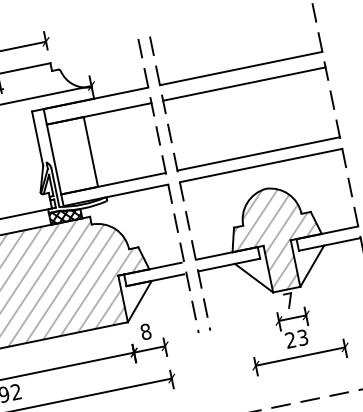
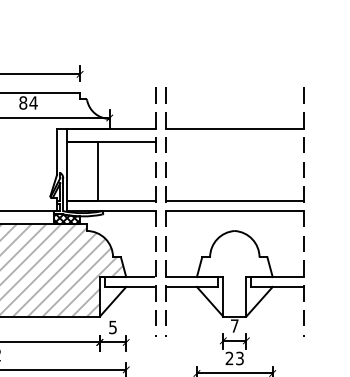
line: (244, 83) -> (234, 141), removed
hatch: (275, 238) -> (234, 273), removed
text: (146, 331) -> (113, 327), 8 -> 5

